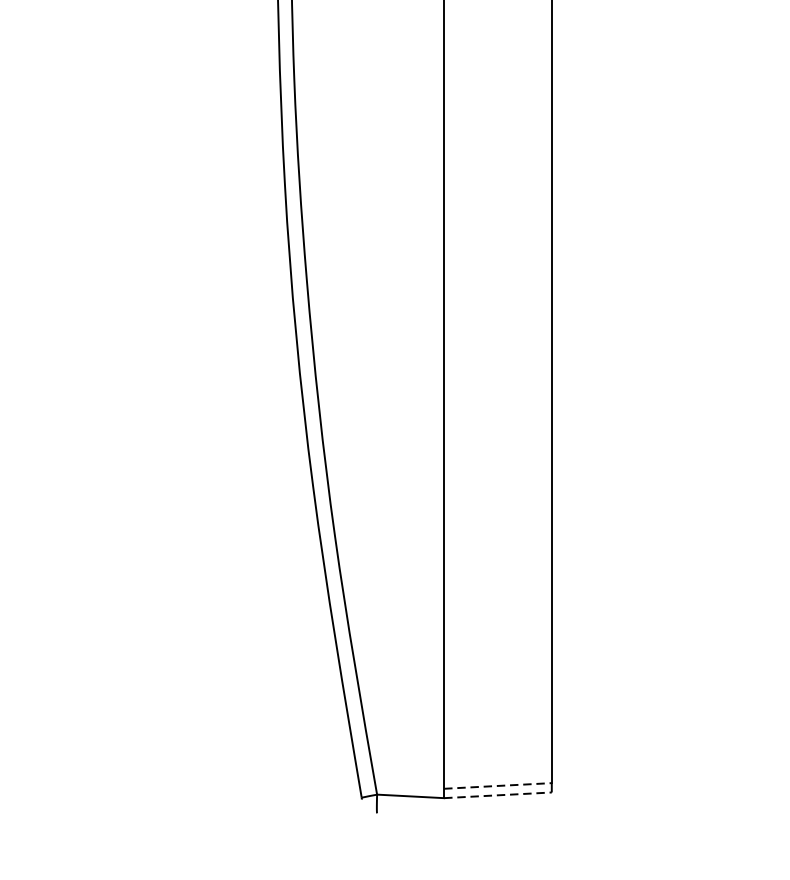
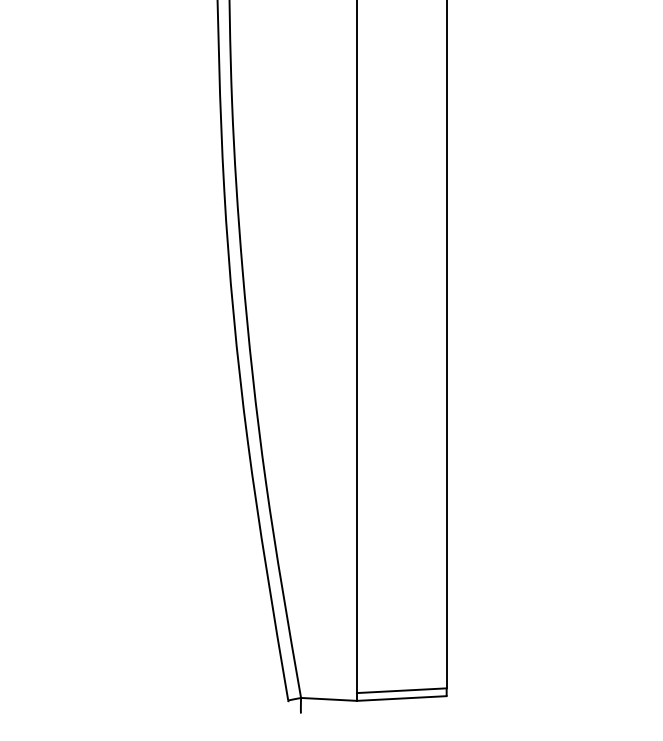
line: (497, 785) -> (401, 690), dashed -> solid
line: (497, 795) -> (401, 698), dashed -> solid

